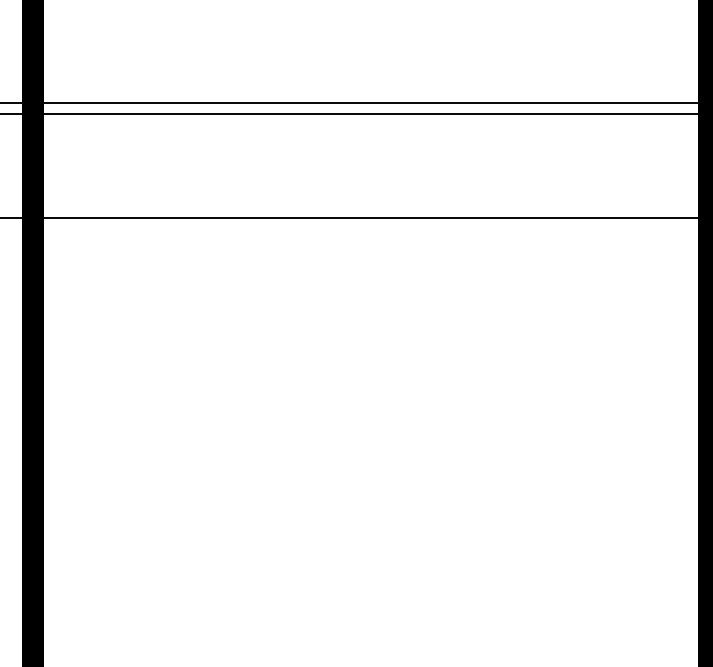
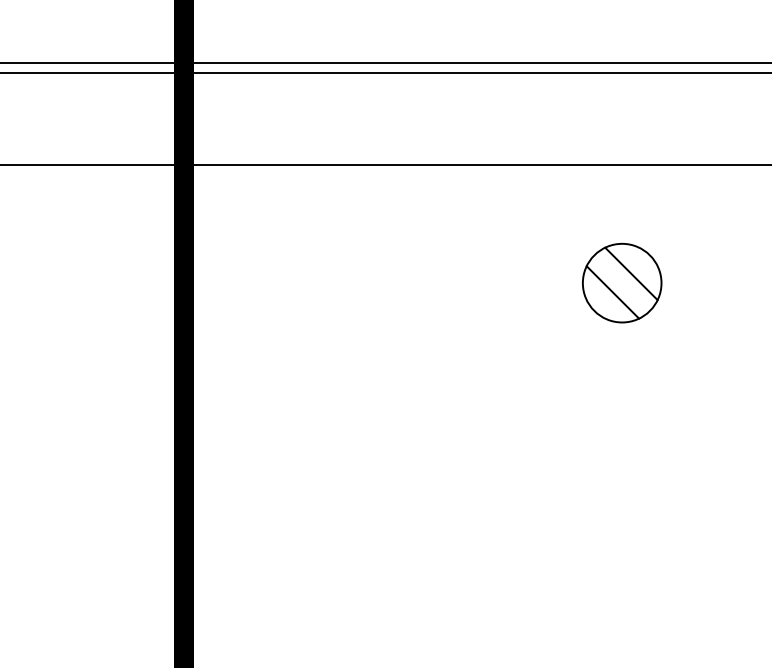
part: (526, 351) -> (622, 283), added

